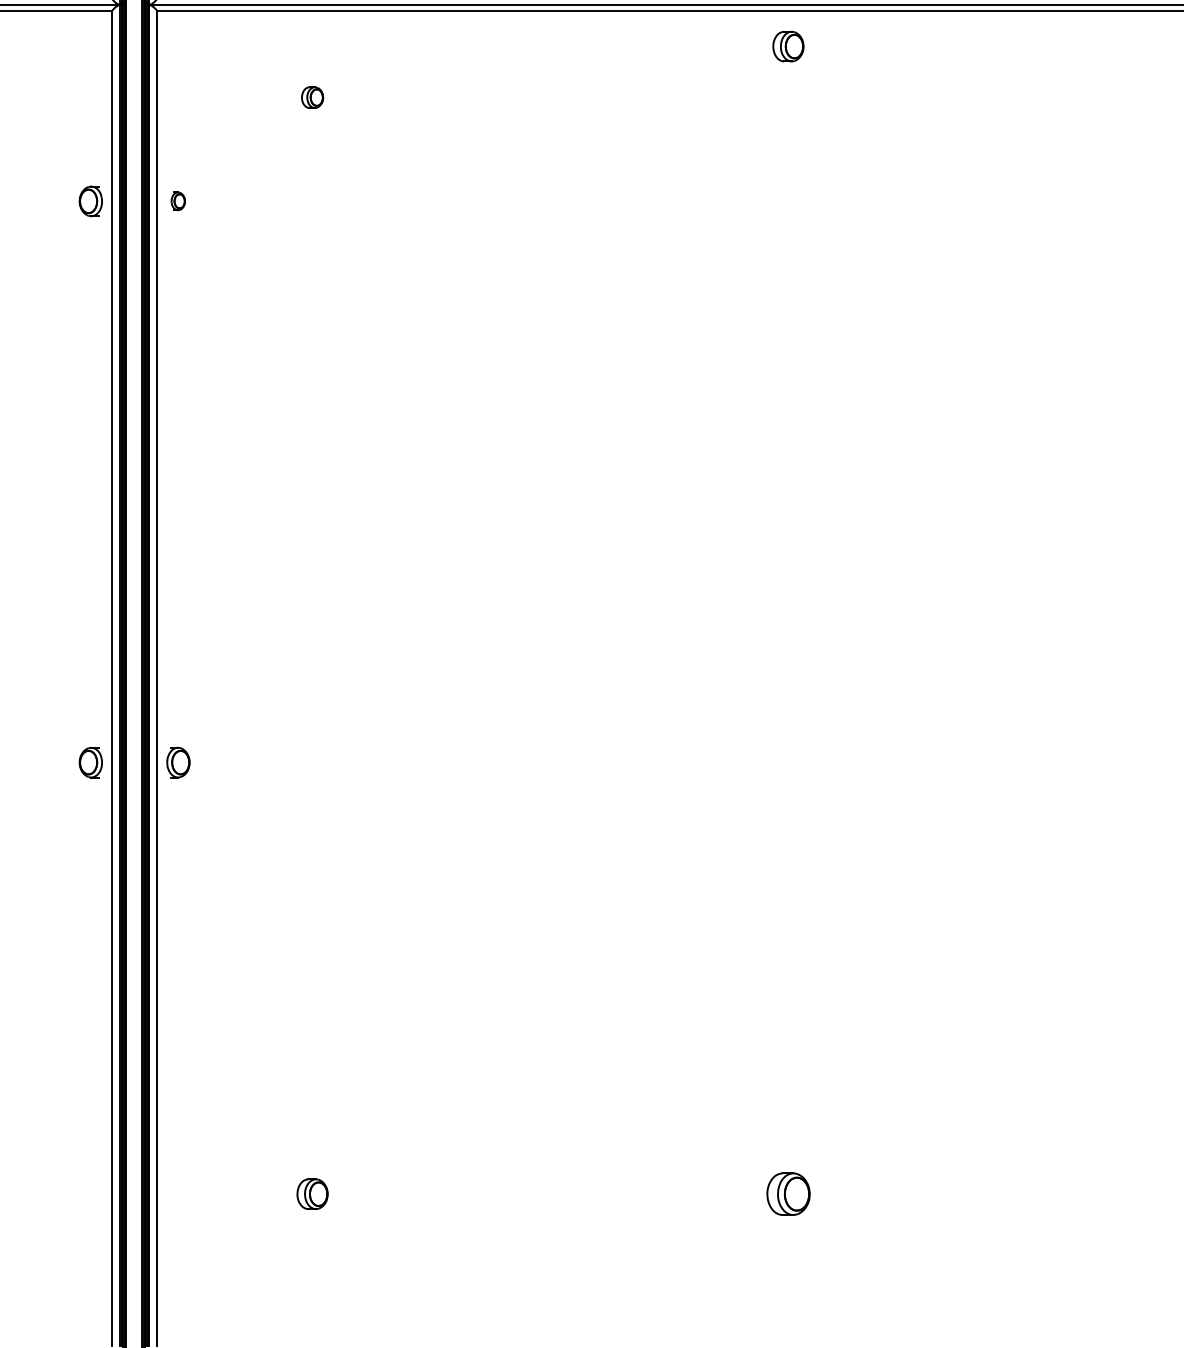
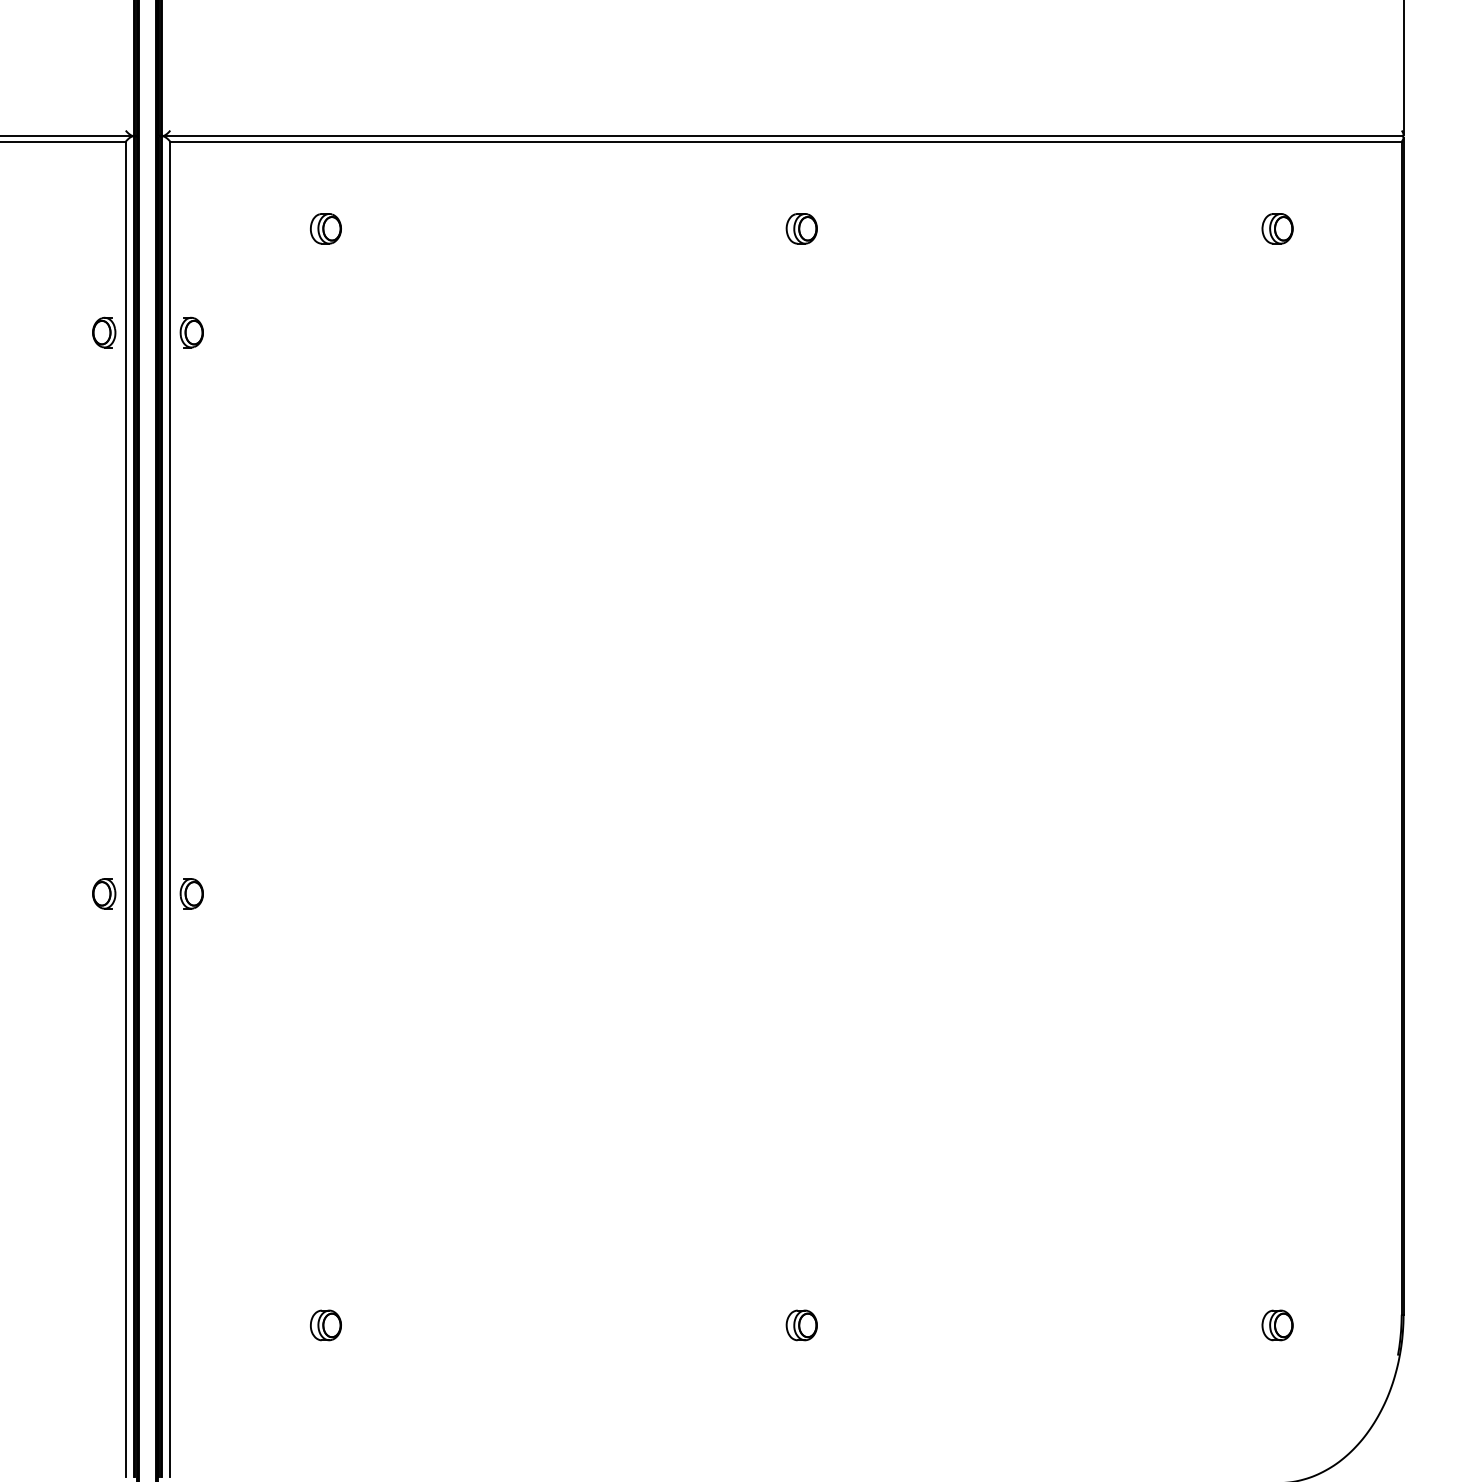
part: (788, 46) -> (801, 228), moved
part: (312, 97) -> (325, 228), size x1.43
part: (178, 201) -> (191, 332), size x1.67
part: (788, 1194) -> (801, 1325), size x0.71

